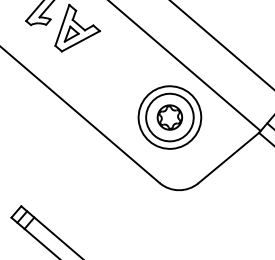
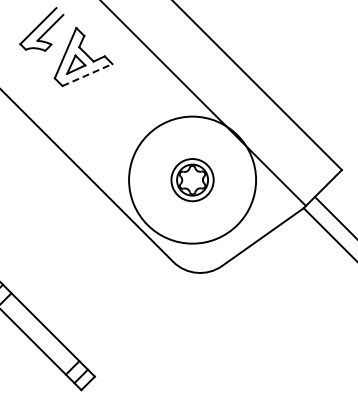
line: (80, 40) -> (87, 74), solid -> dashed
circle: (169, 117) -> (192, 179), size x0.7
circle: (169, 117) -> (192, 179), size x1.6

